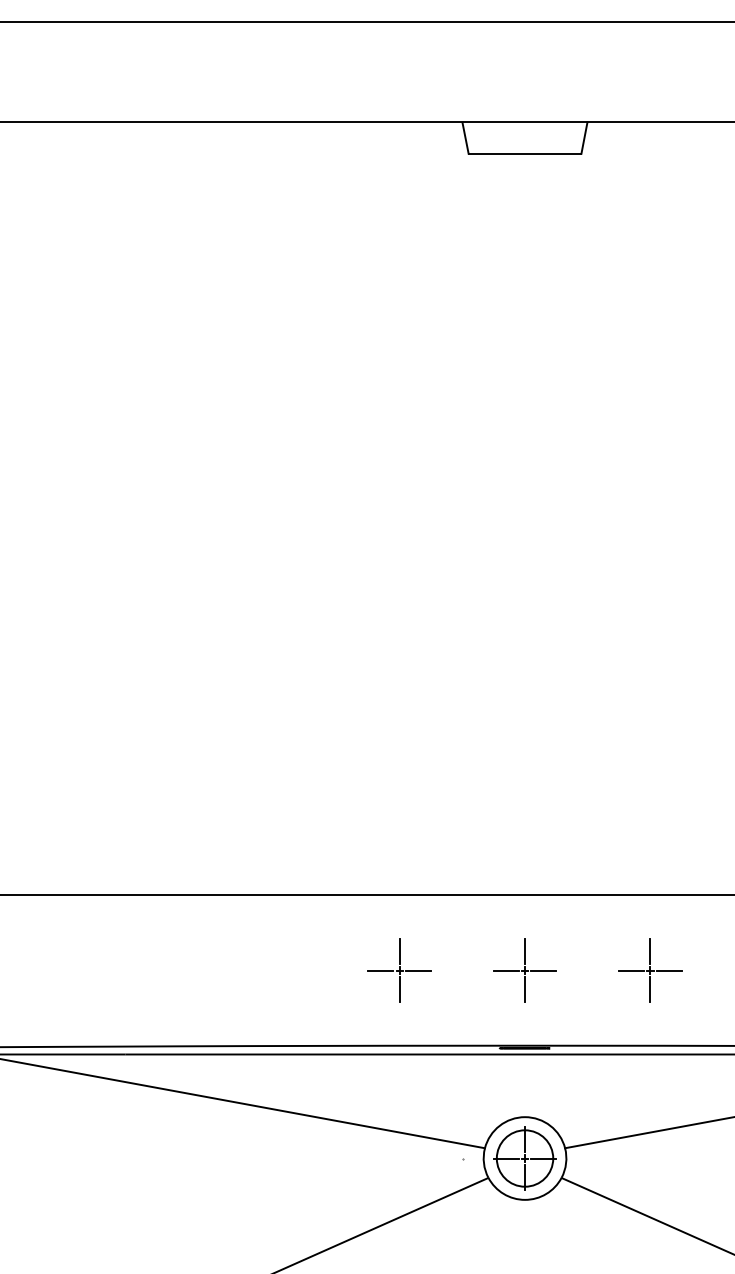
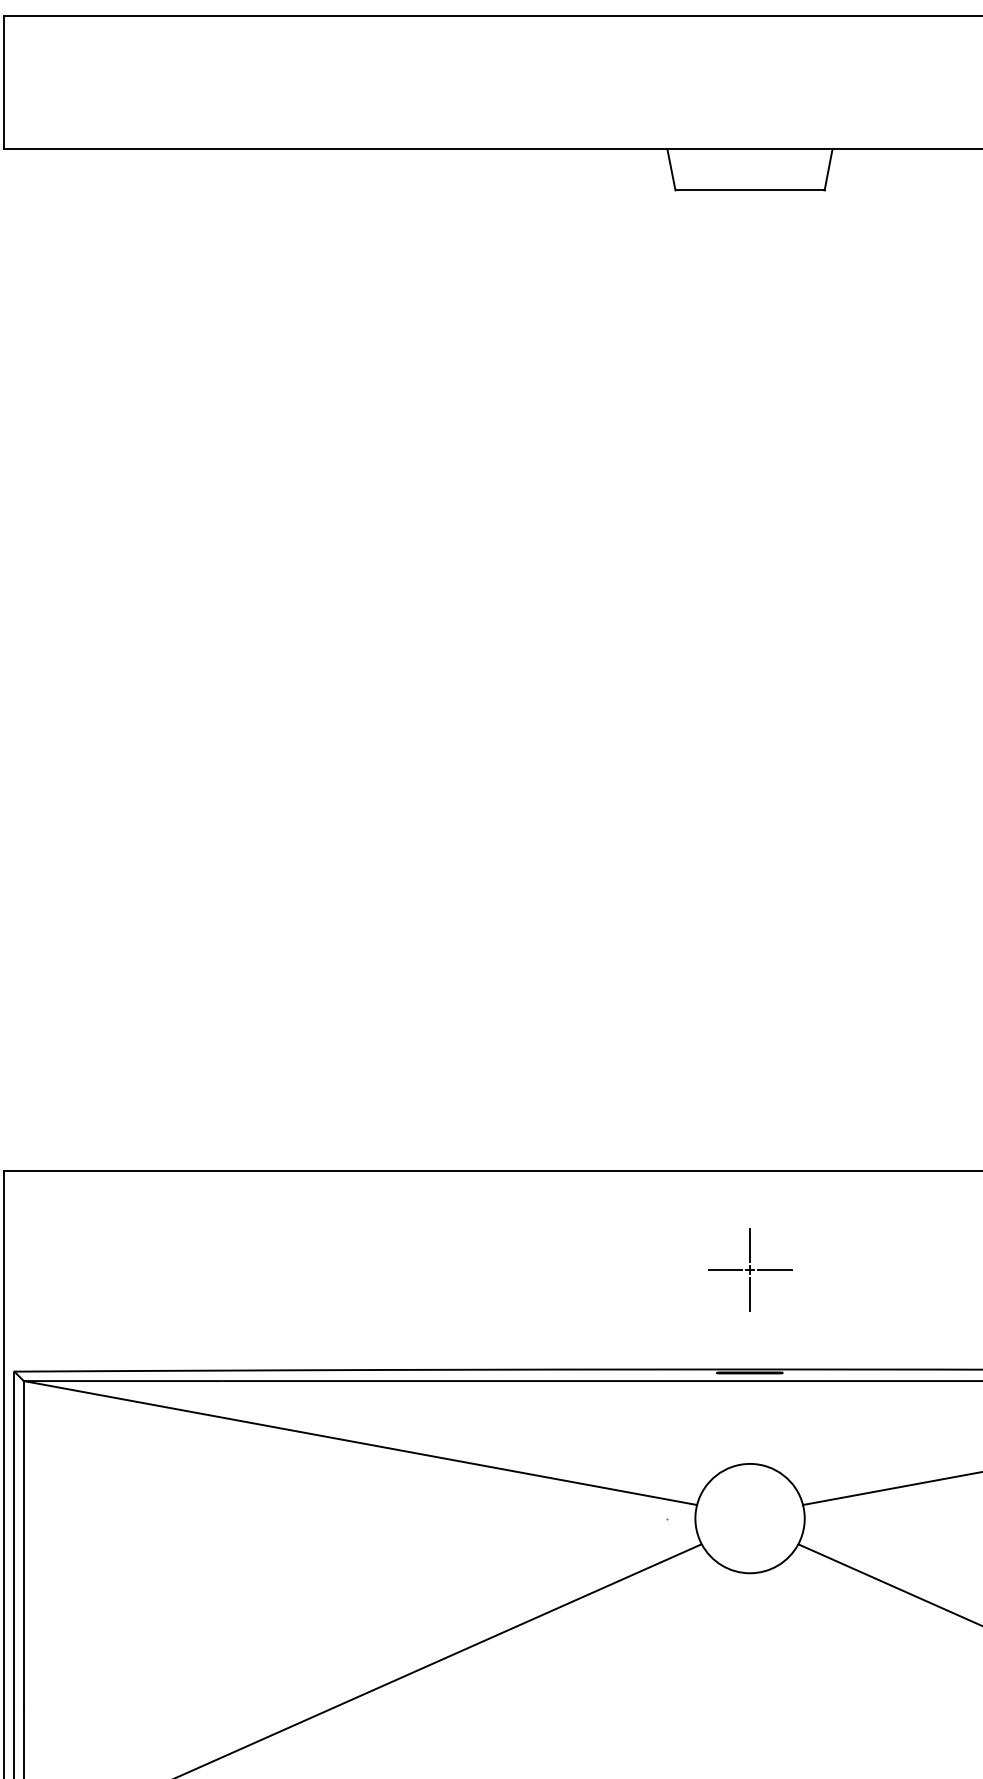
part: (399, 970) -> (584, 1269), removed
part: (650, 970) -> (915, 1269), removed
part: (525, 1158) -> (750, 1518), removed

